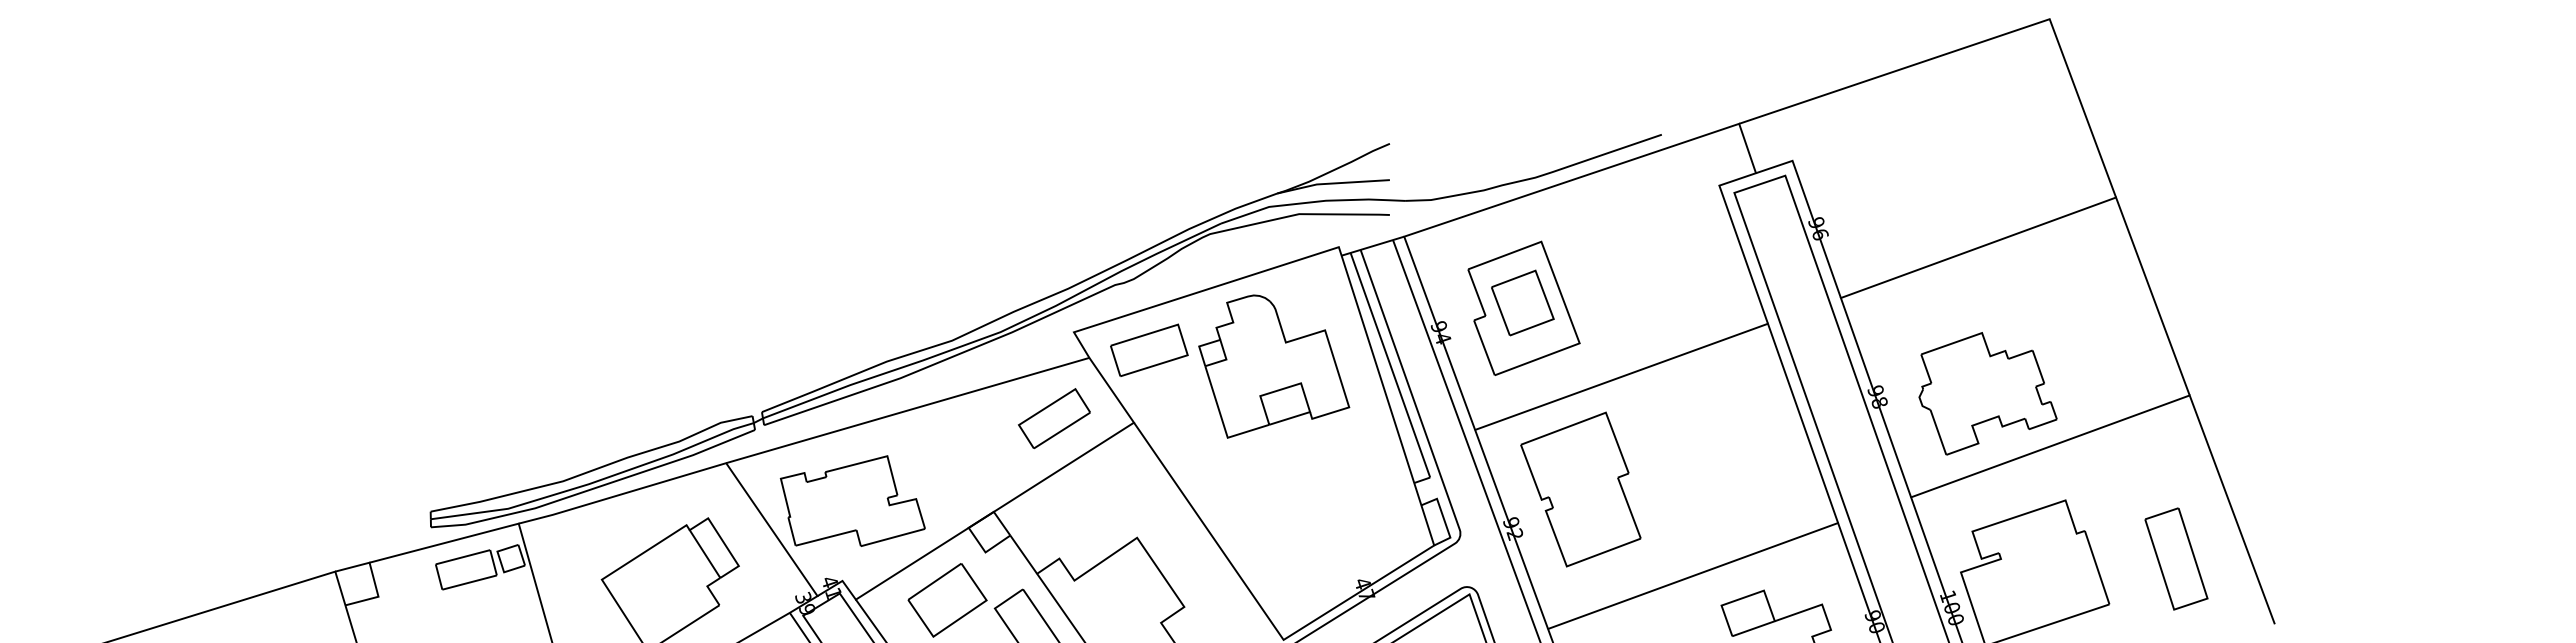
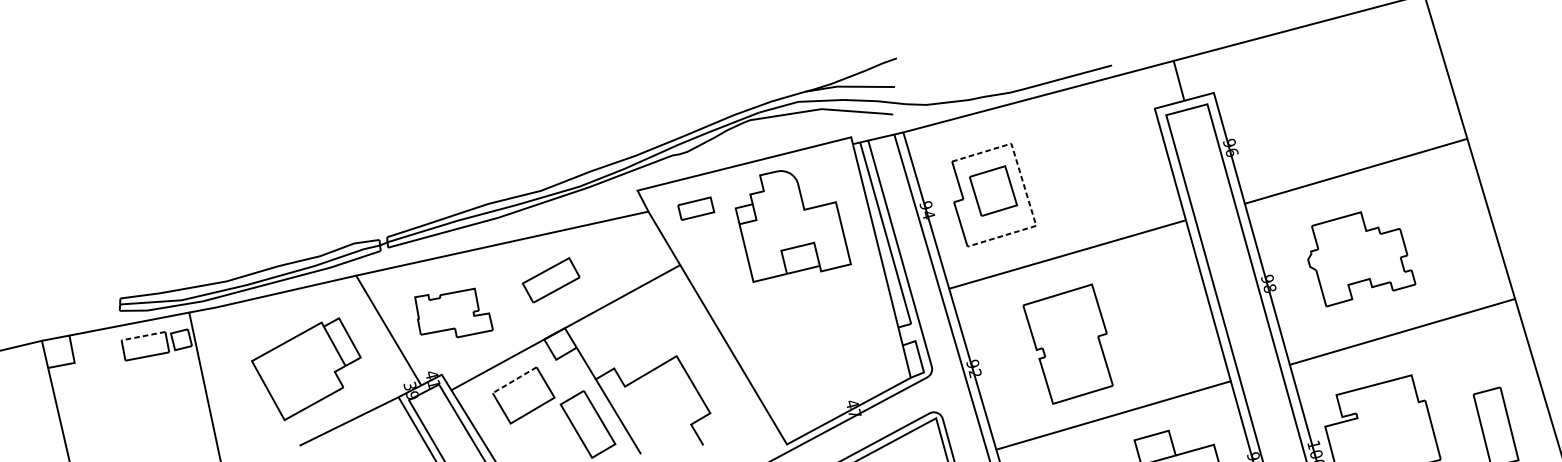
line: (1562, 298) -> (1025, 189), solid -> dashed
part: (1149, 349) -> (696, 208), size x0.6
part: (1987, 393) -> (1362, 260), moved
part: (1054, 418) -> (551, 280), moved
part: (1580, 489) -> (1067, 343), moved
part: (852, 500) -> (453, 311), size x0.7
line: (462, 557) -> (143, 336), solid -> dashed
line: (934, 582) -> (514, 380), solid -> dashed

